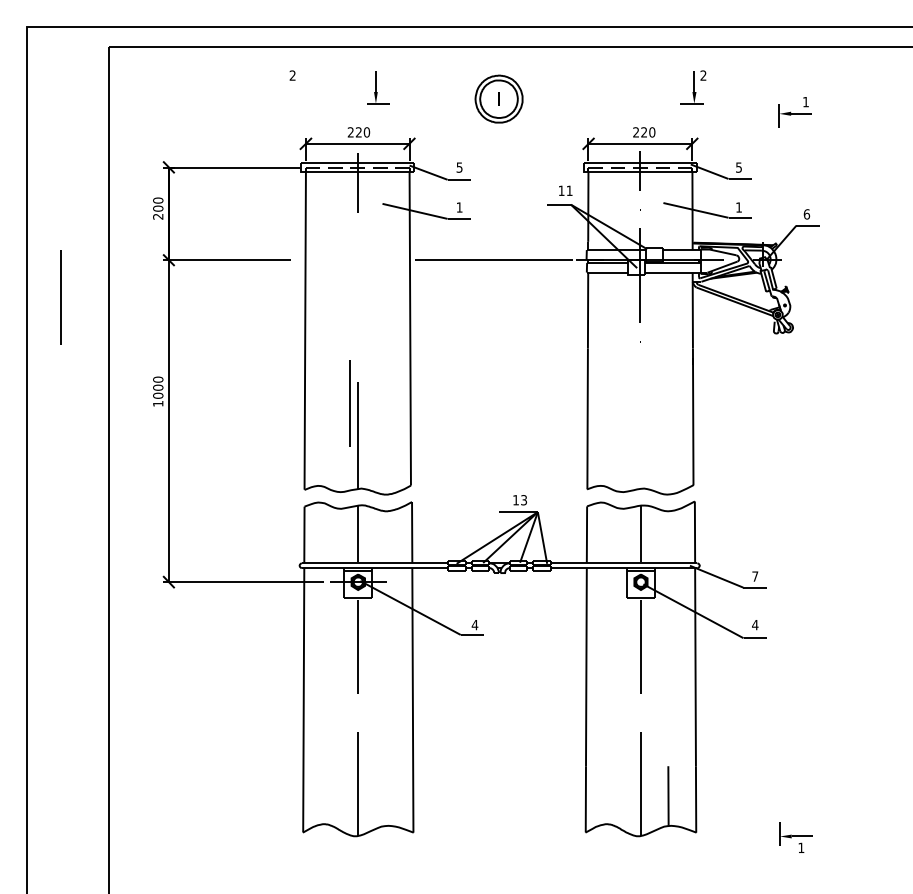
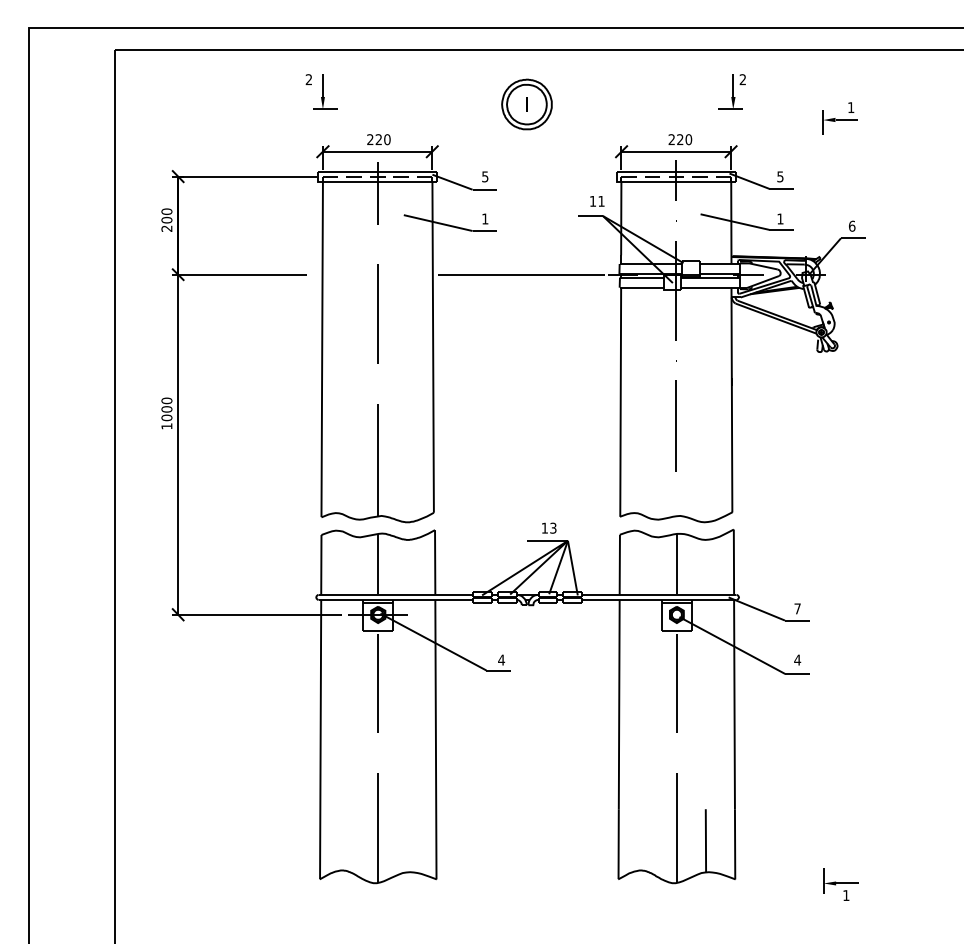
part: (378, 87) -> (325, 92), moved
line: (60, 297) -> (377, 314), moved
line: (349, 403) -> (675, 426), moved

